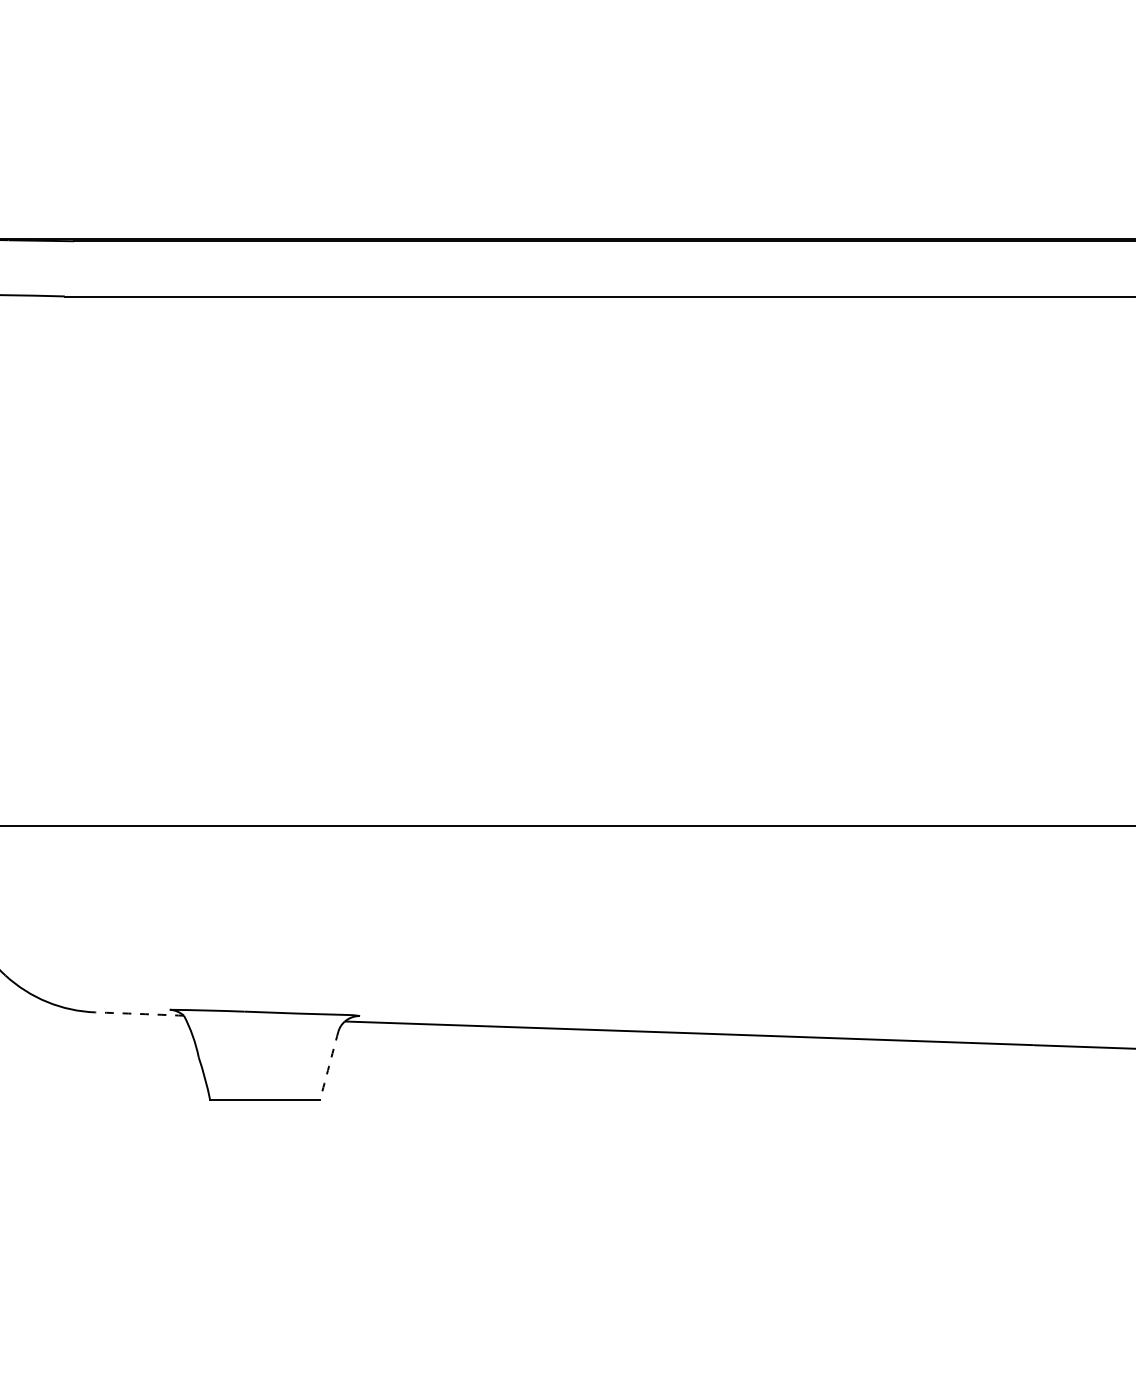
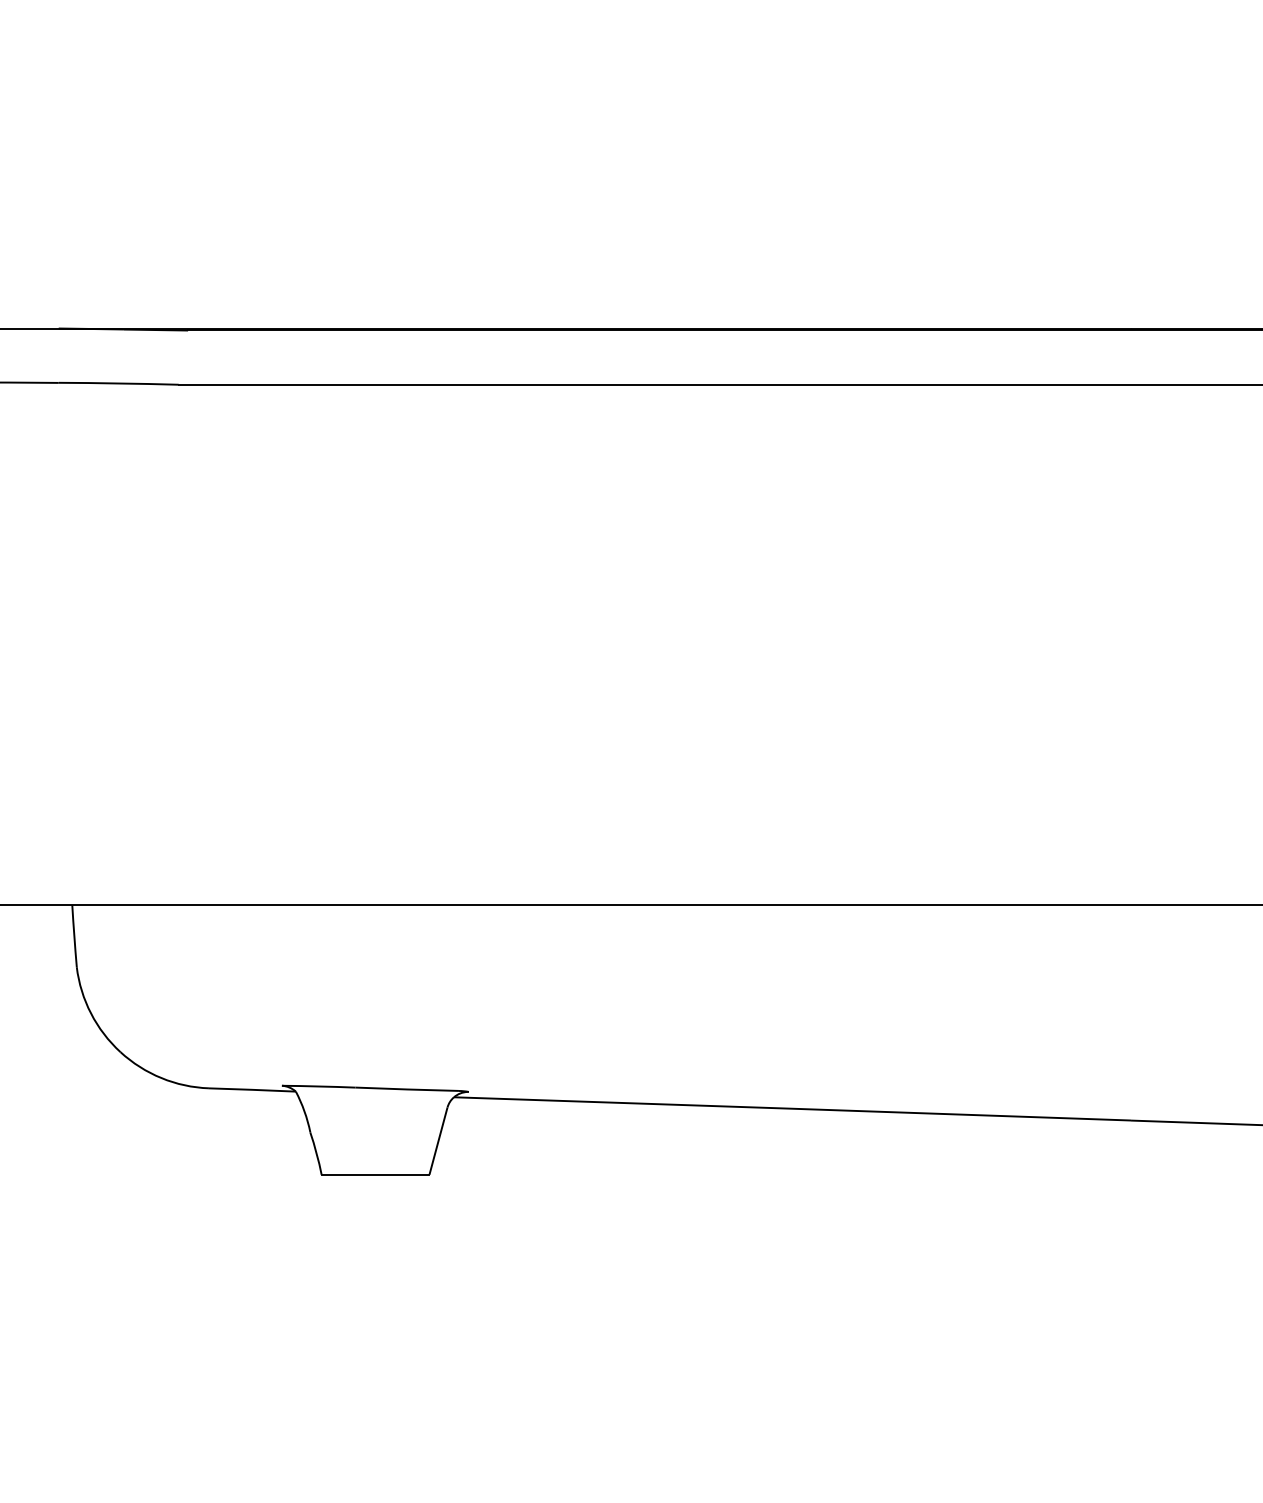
arc: (139, 1013) -> (252, 1089), dashed -> solid
arc: (329, 1066) -> (438, 1141), dashed -> solid

